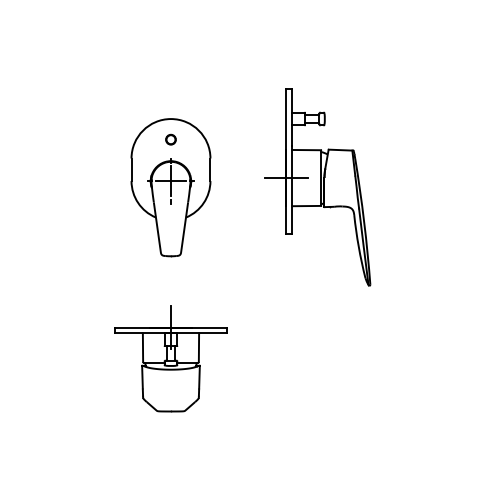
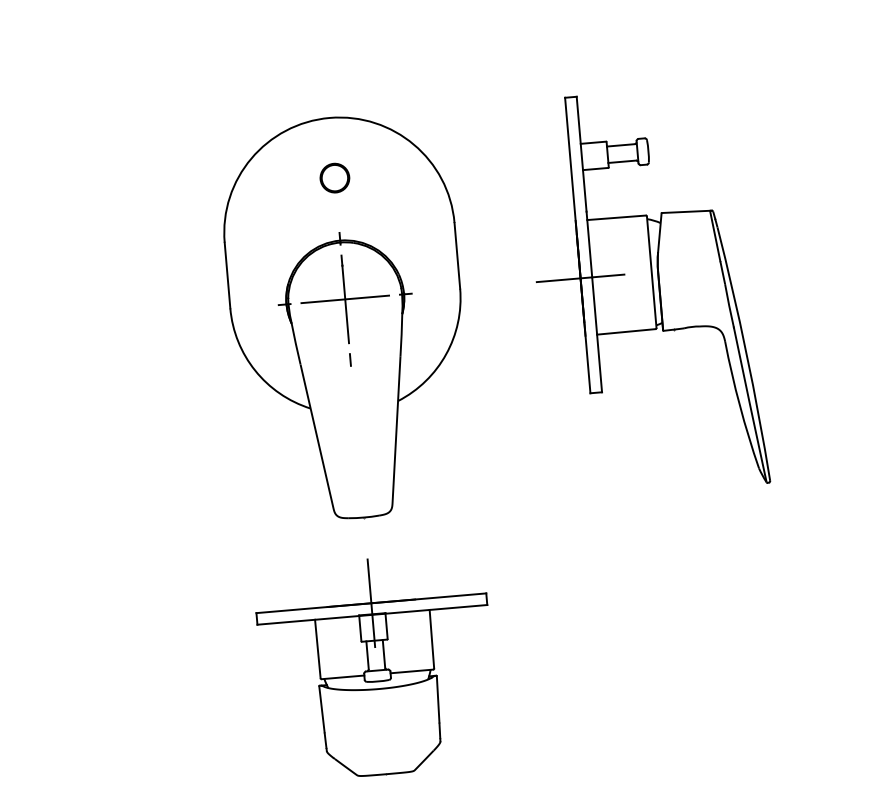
part: (170, 187) -> (345, 317), size x1.43

